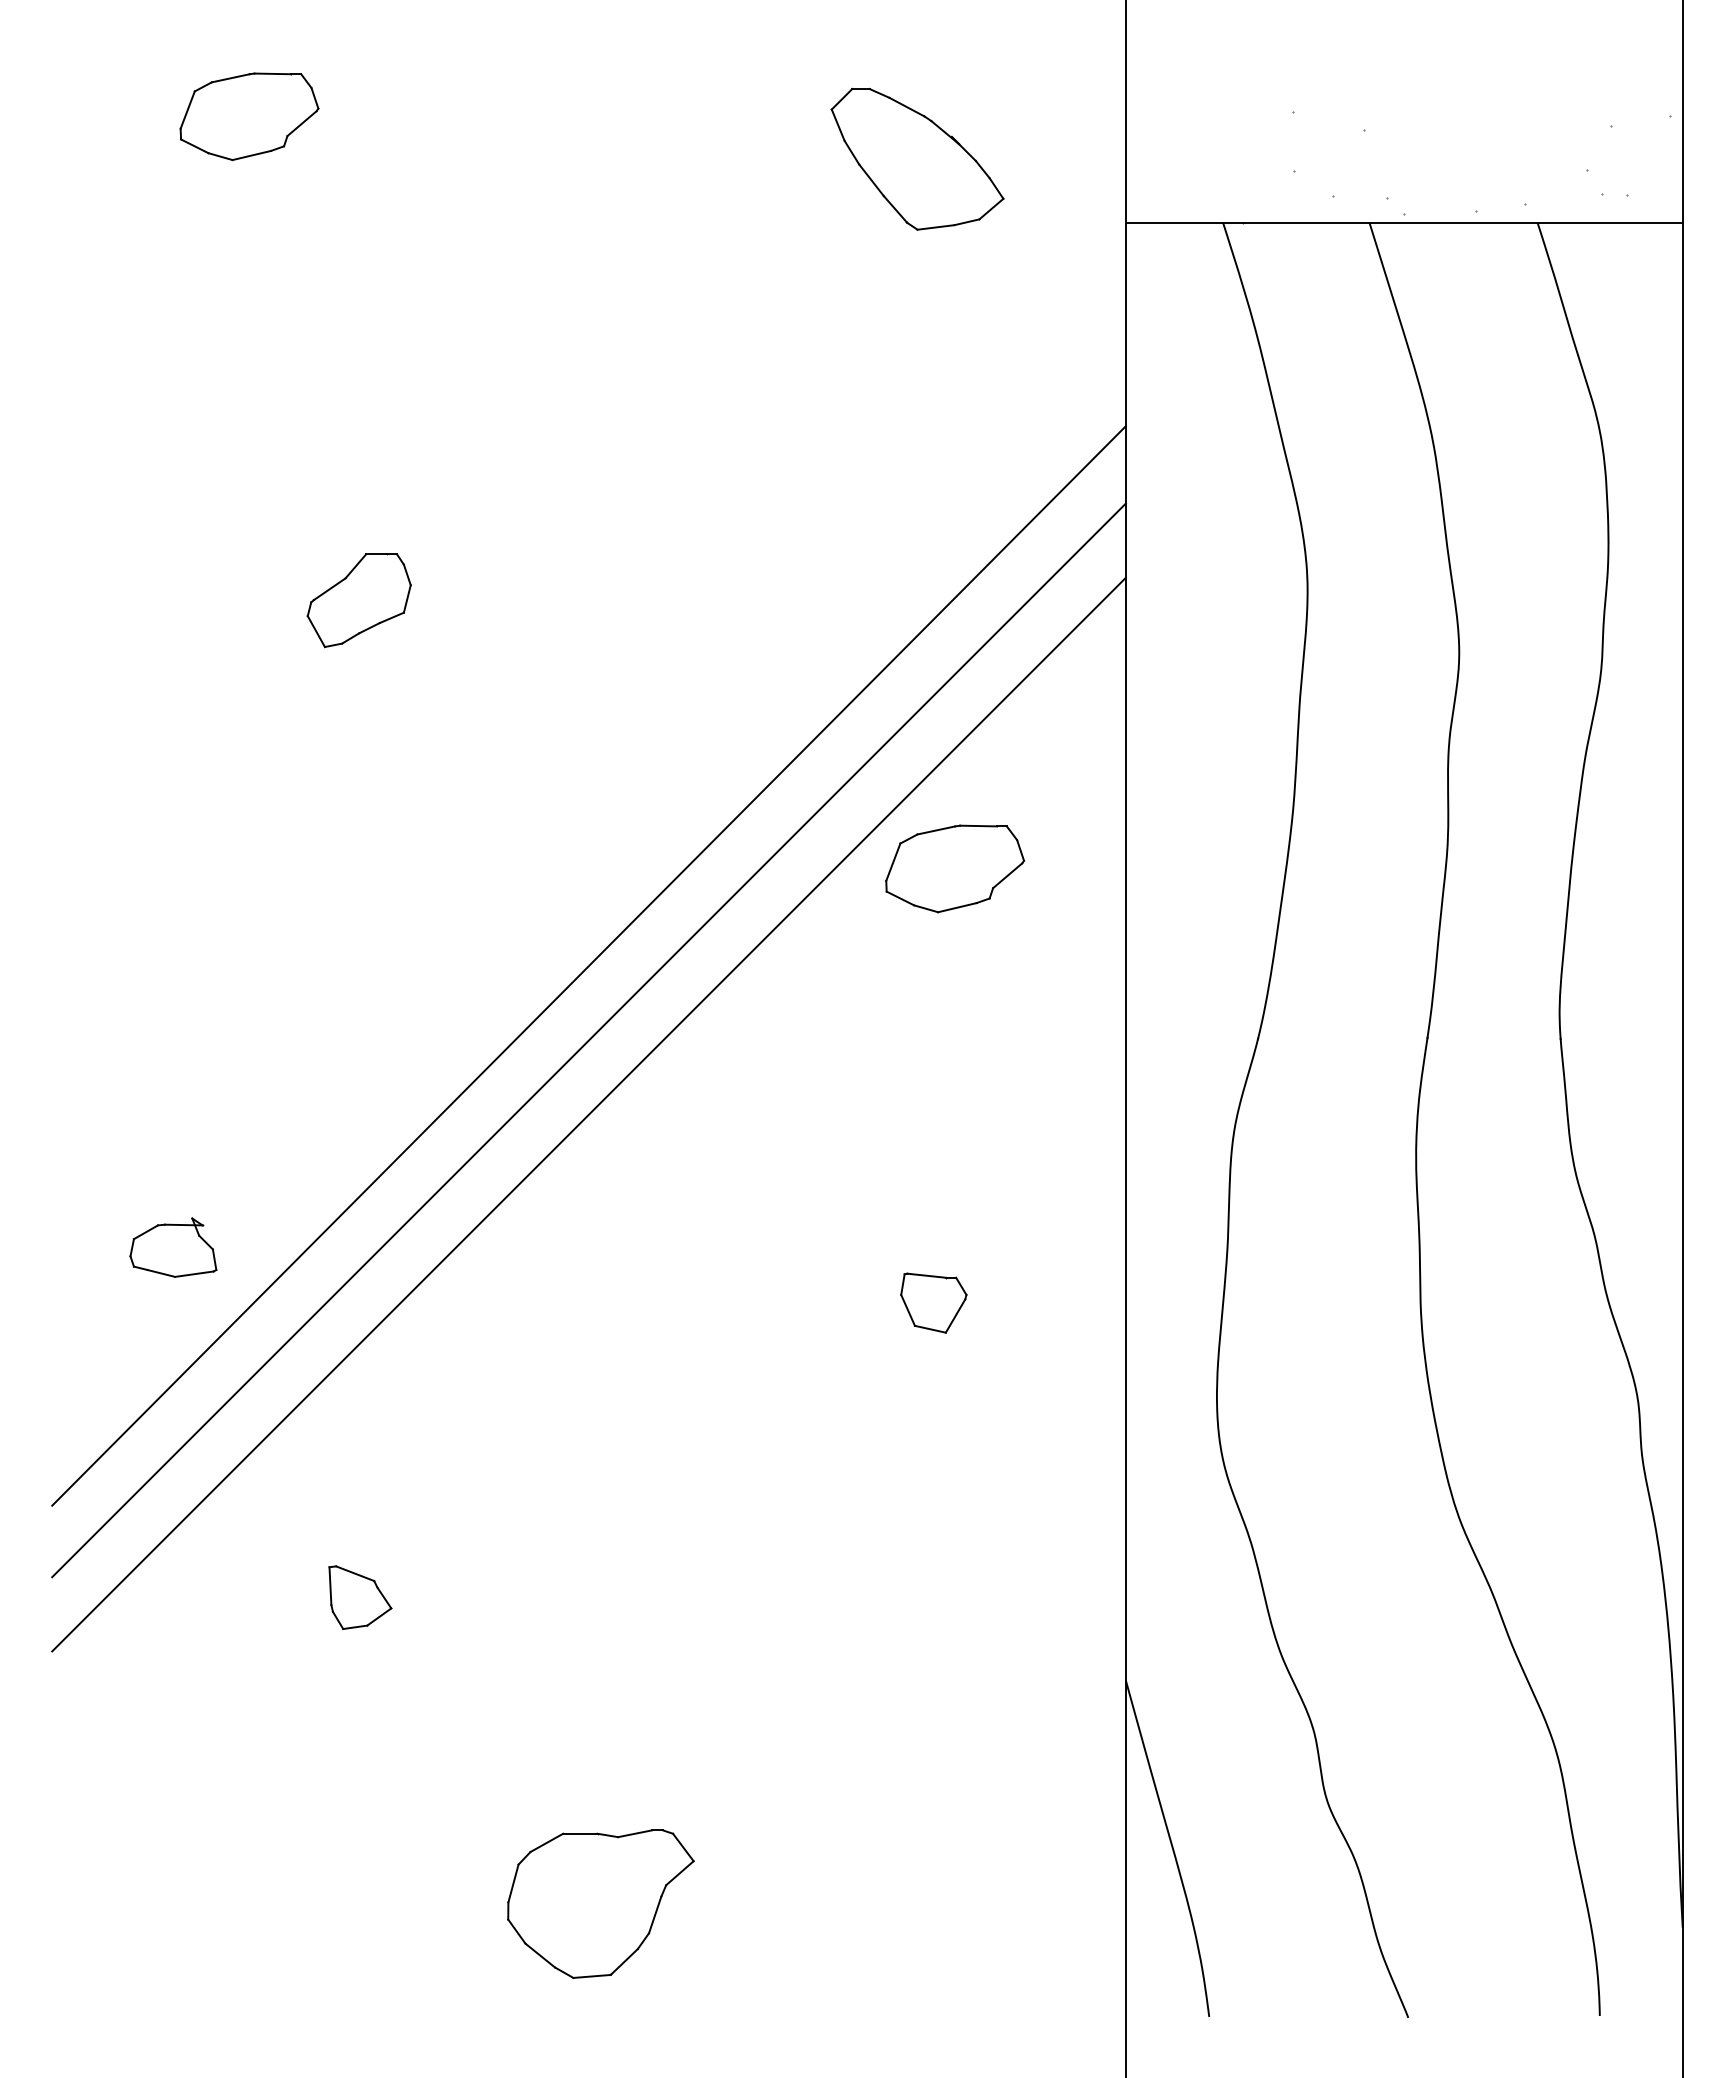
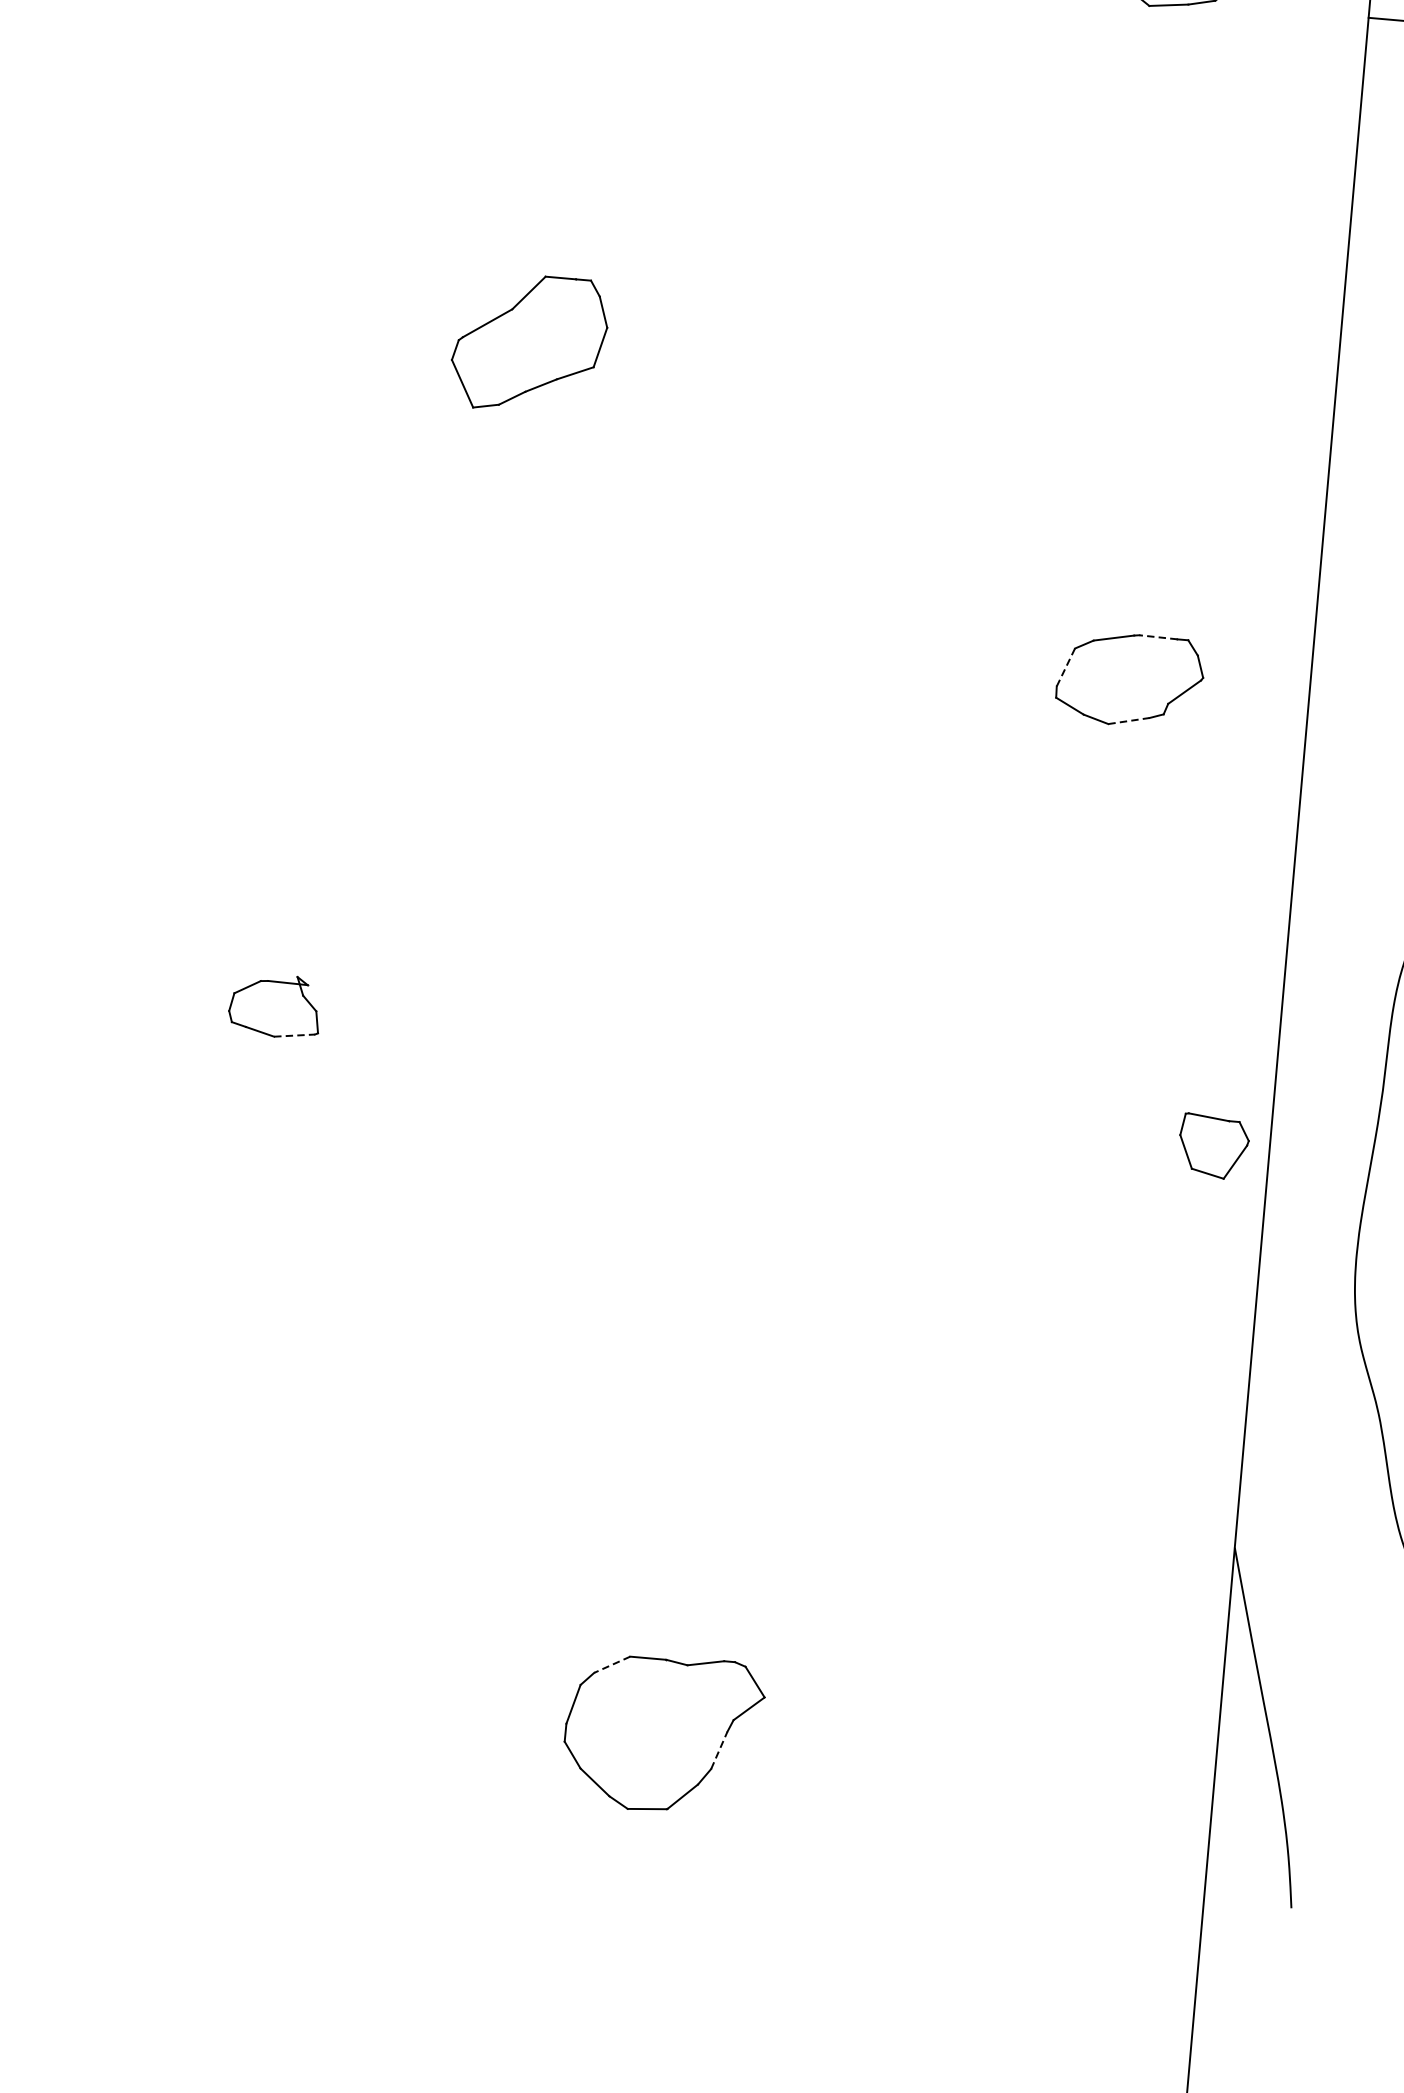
part: (358, 600) -> (528, 343), size x1.4
line: (977, 826) -> (1157, 637), solid -> dashed
line: (893, 862) -> (1066, 667), solid -> dashed
line: (957, 907) -> (1129, 720), solid -> dashed
line: (588, 965) -> (736, 747), removed
line: (588, 1040) -> (729, 826), removed
line: (588, 1114) -> (722, 904), removed
line: (194, 1274) -> (294, 1035), solid -> dashed
part: (933, 1302) -> (1213, 1145), moved
part: (360, 1597) -> (439, 1390), removed
line: (546, 1842) -> (611, 1664), solid -> dashed
line: (655, 1914) -> (719, 1749), solid -> dashed

